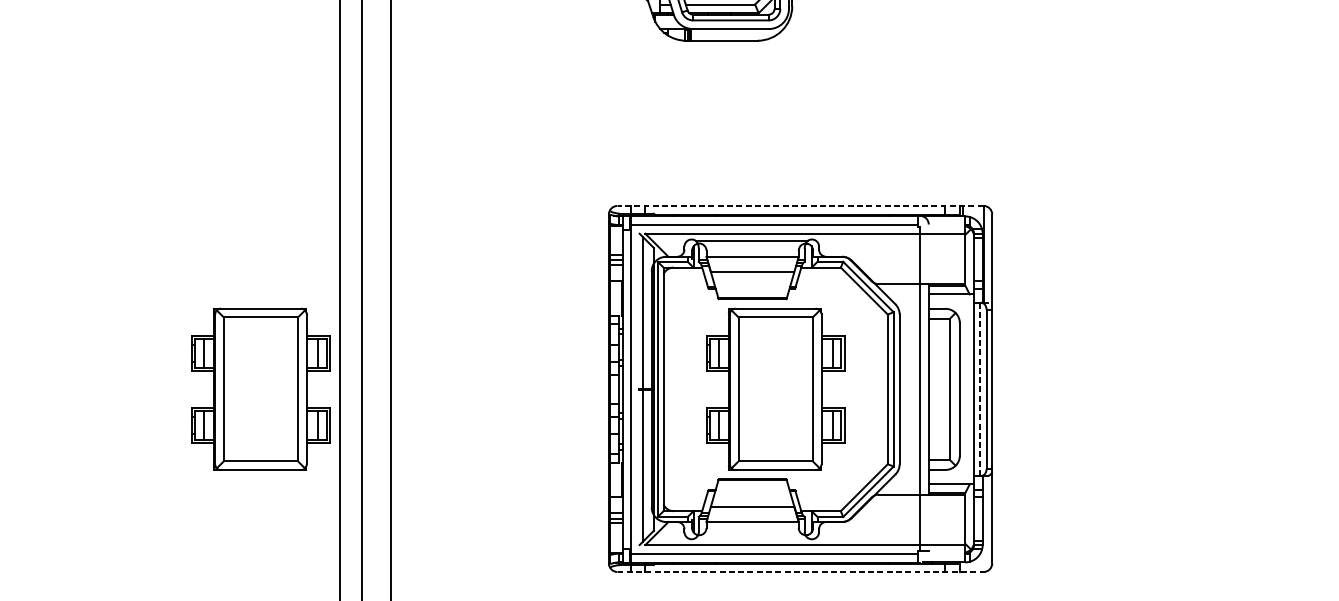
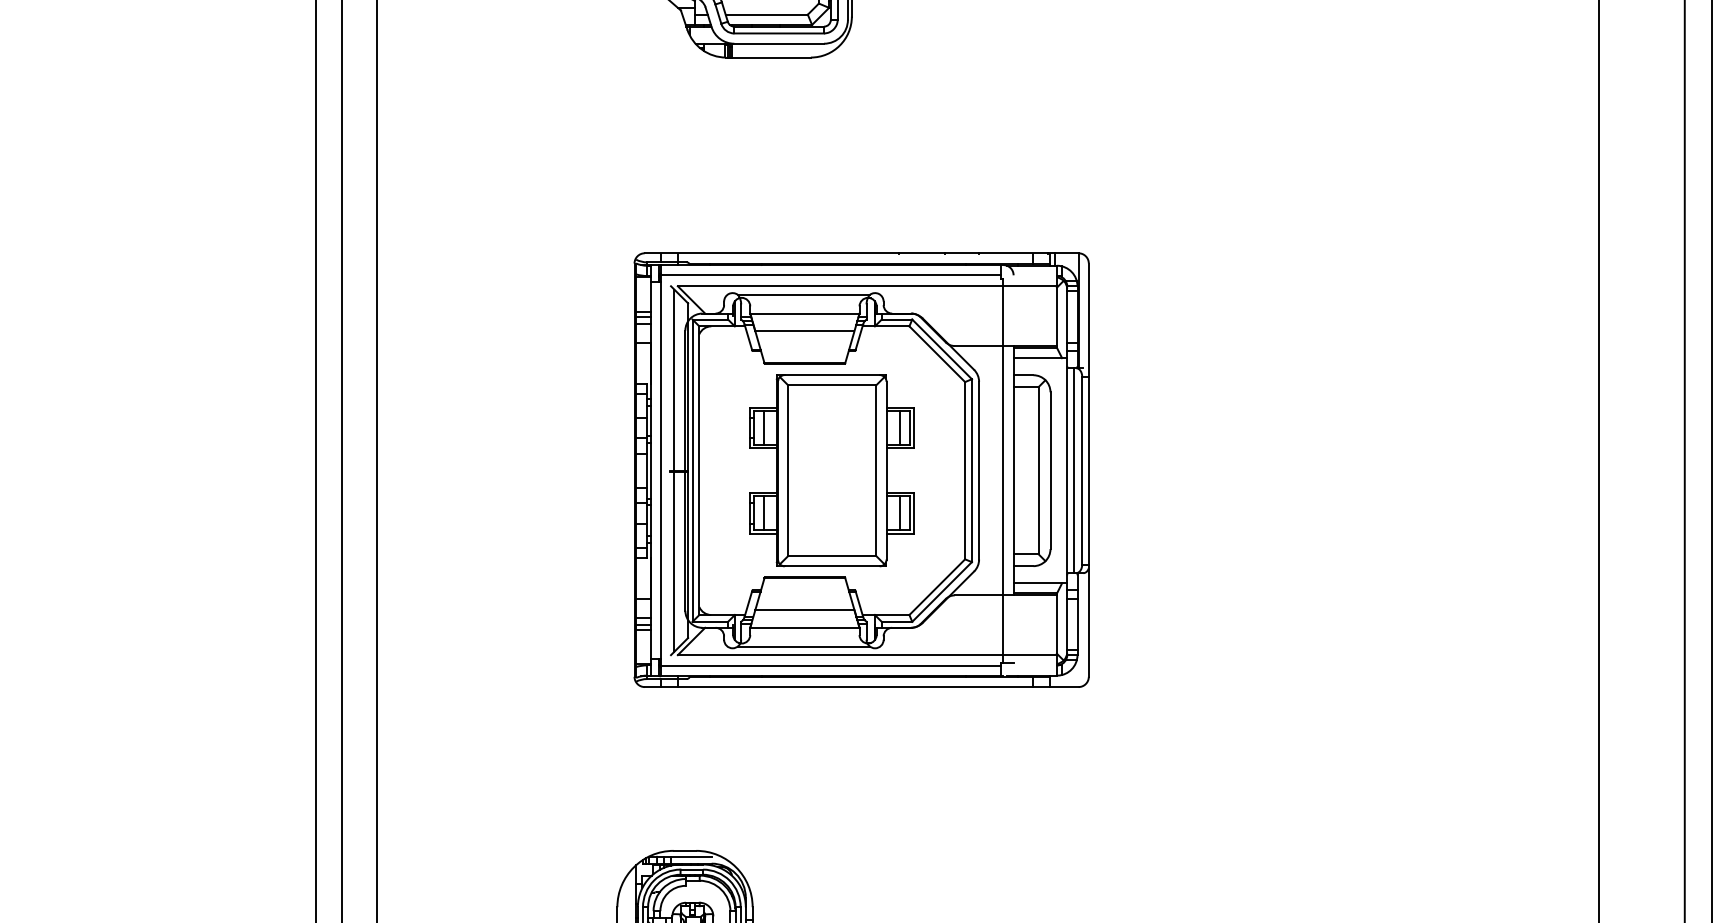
line: (800, 206) -> (861, 253), dashed -> solid
part: (260, 389) -> (221, 470), removed
line: (979, 390) -> (1073, 471), dashed -> solid
line: (751, 537) -> (803, 646), added
line: (800, 572) -> (861, 687), dashed -> solid

